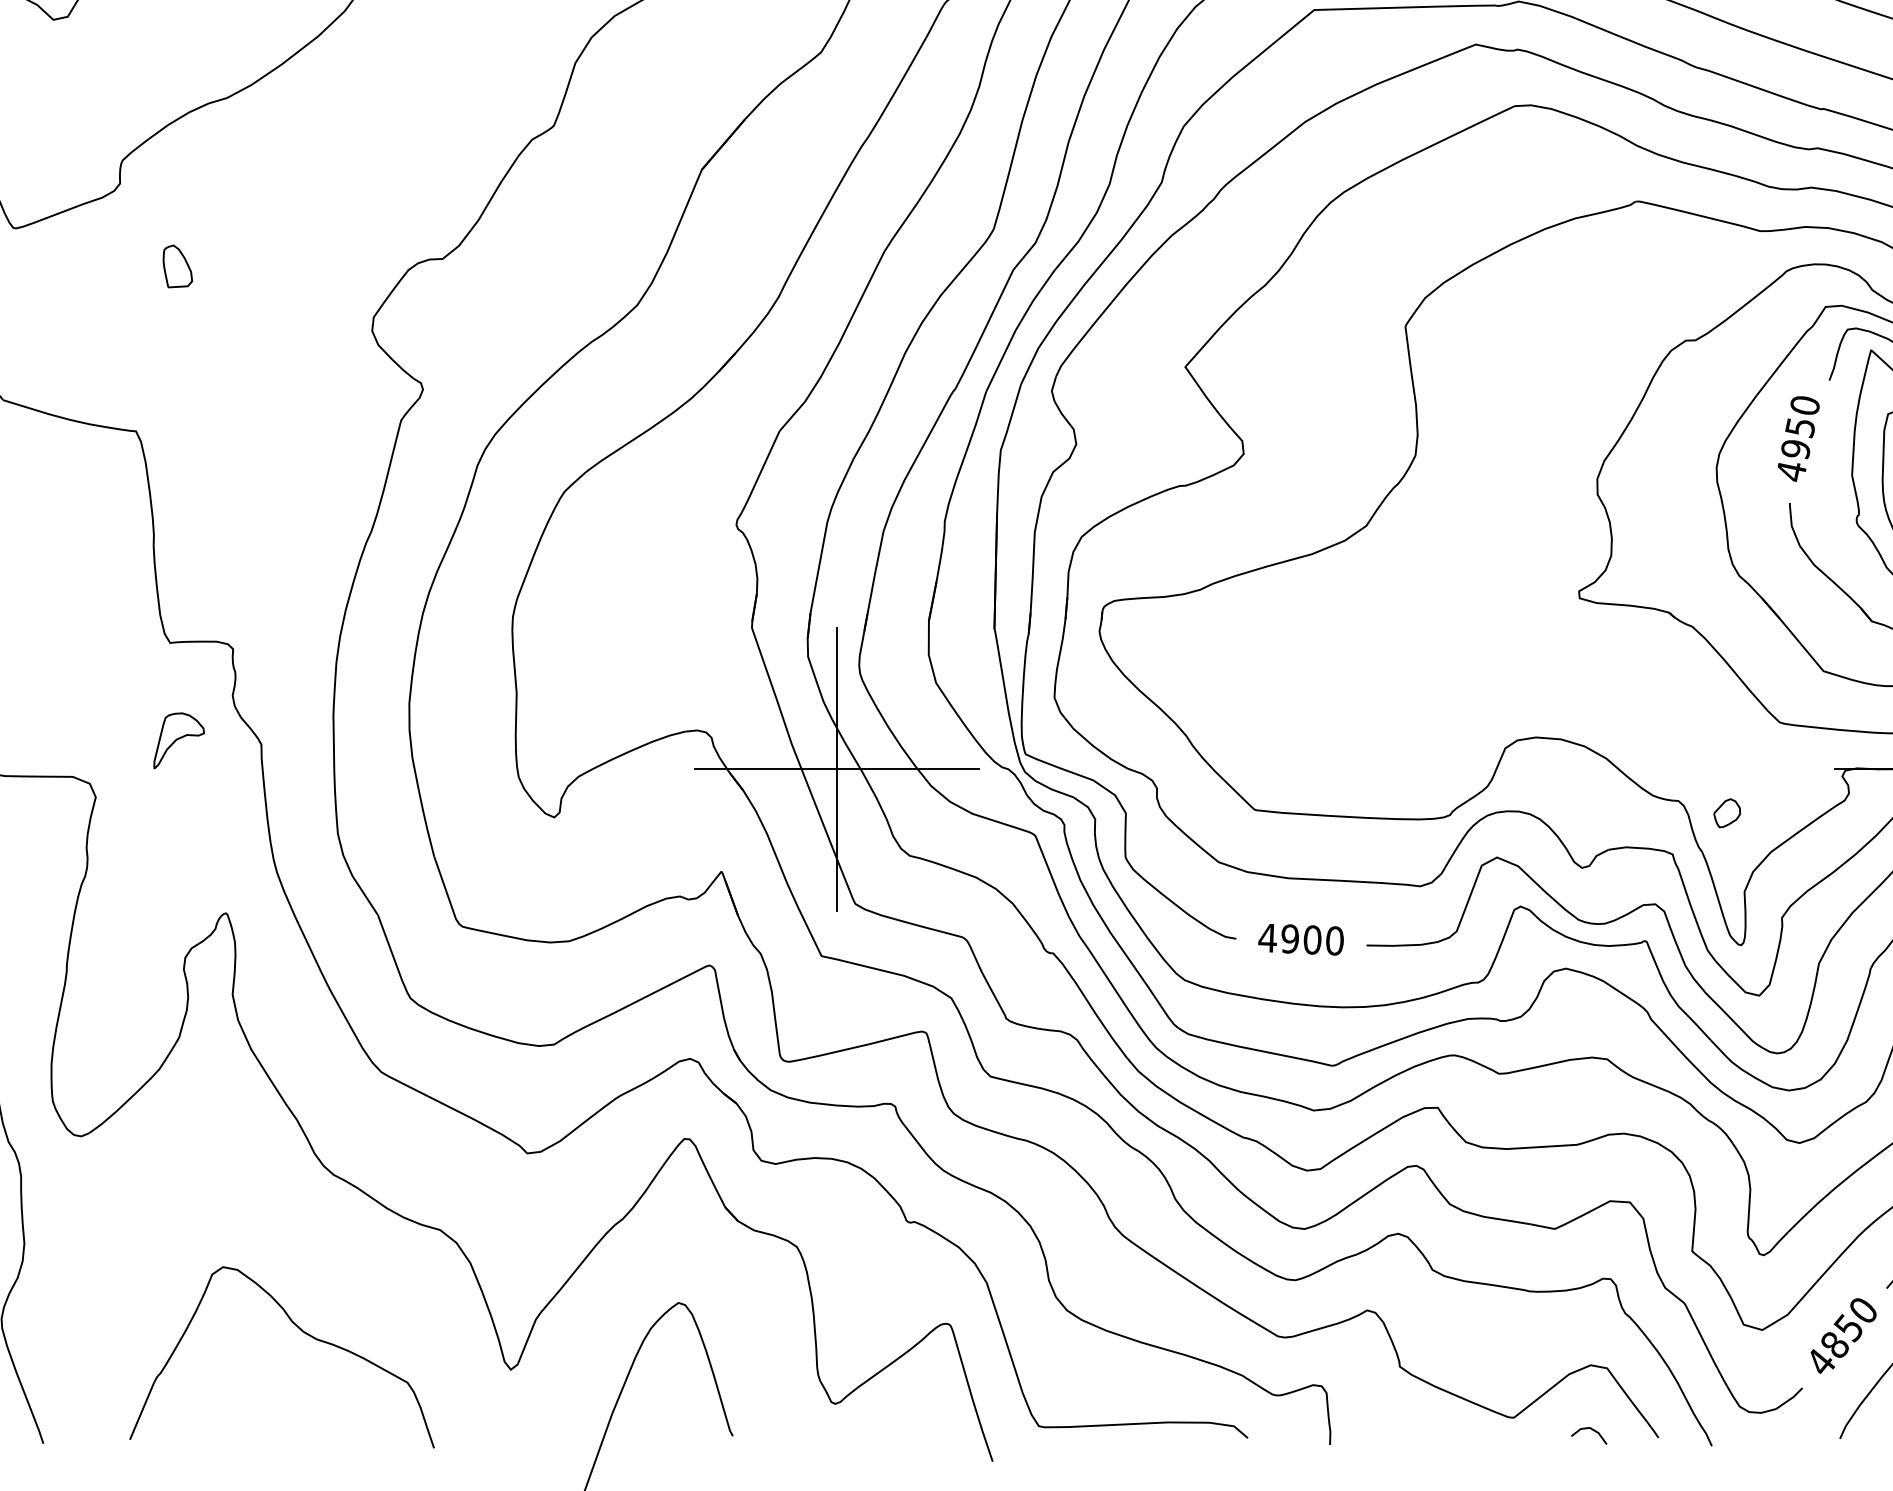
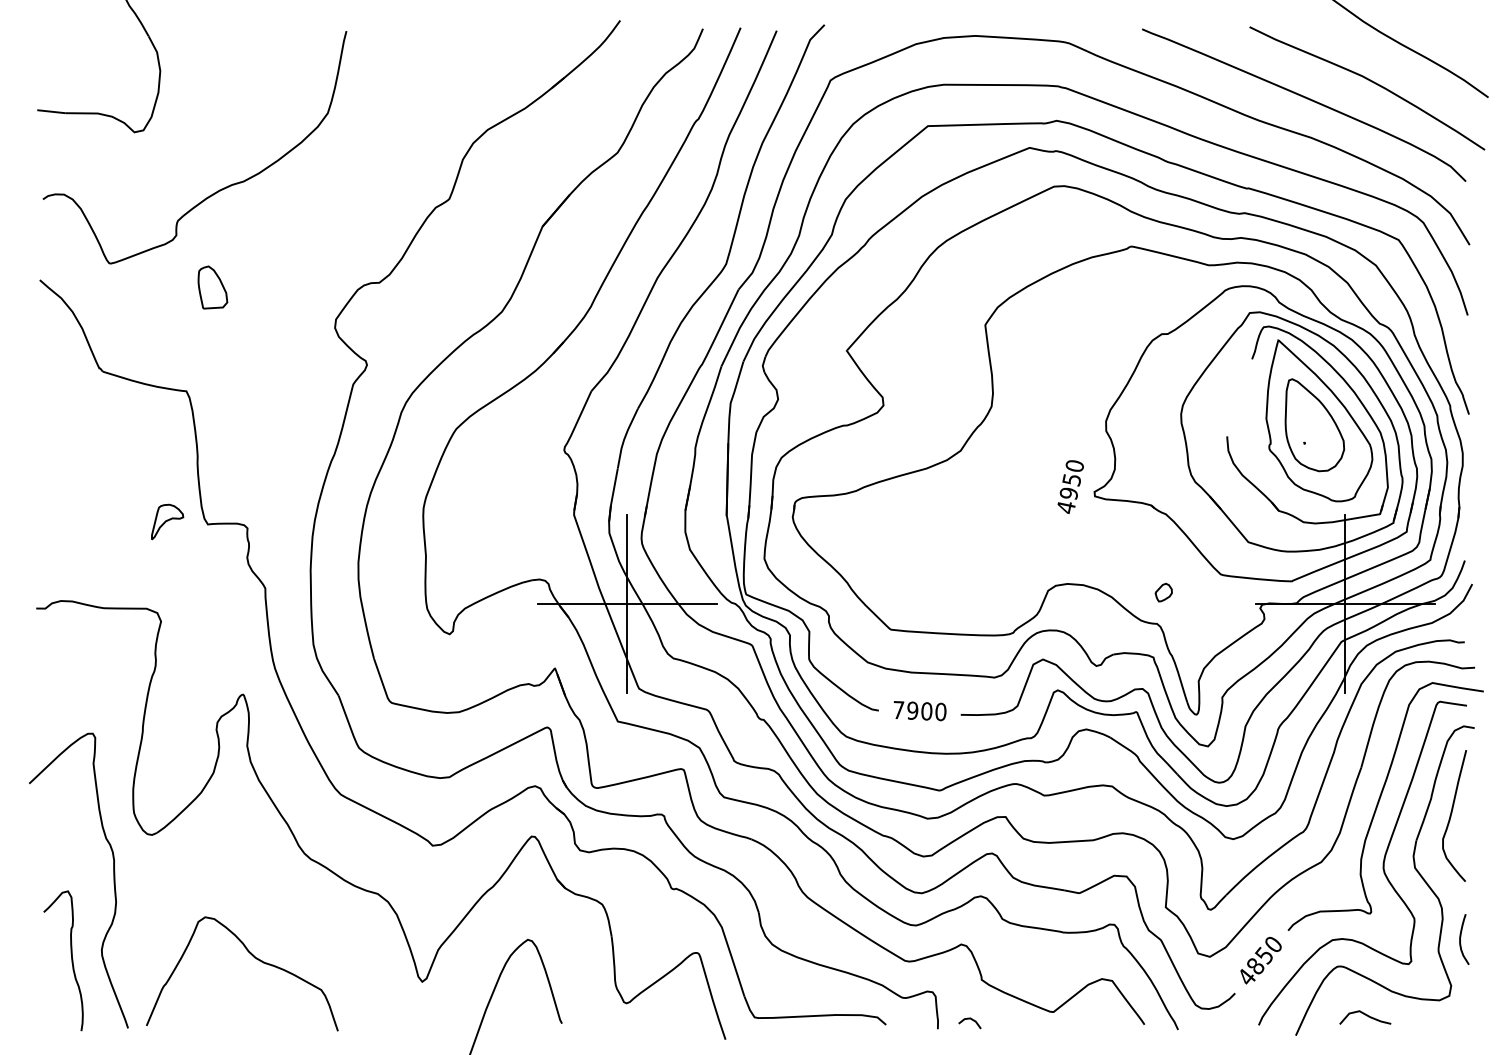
part: (177, 266) -> (212, 287), size x1.6
text: (1798, 438) -> (1070, 486), moved
part: (179, 739) -> (167, 521), moved
part: (1726, 813) -> (1163, 592), moved
text: (1267, 938) -> (898, 710), 4900 -> 7900
curve: (301, 1332) -> (254, 958), moved
line: (1591, 1431) -> (971, 1020), moved

